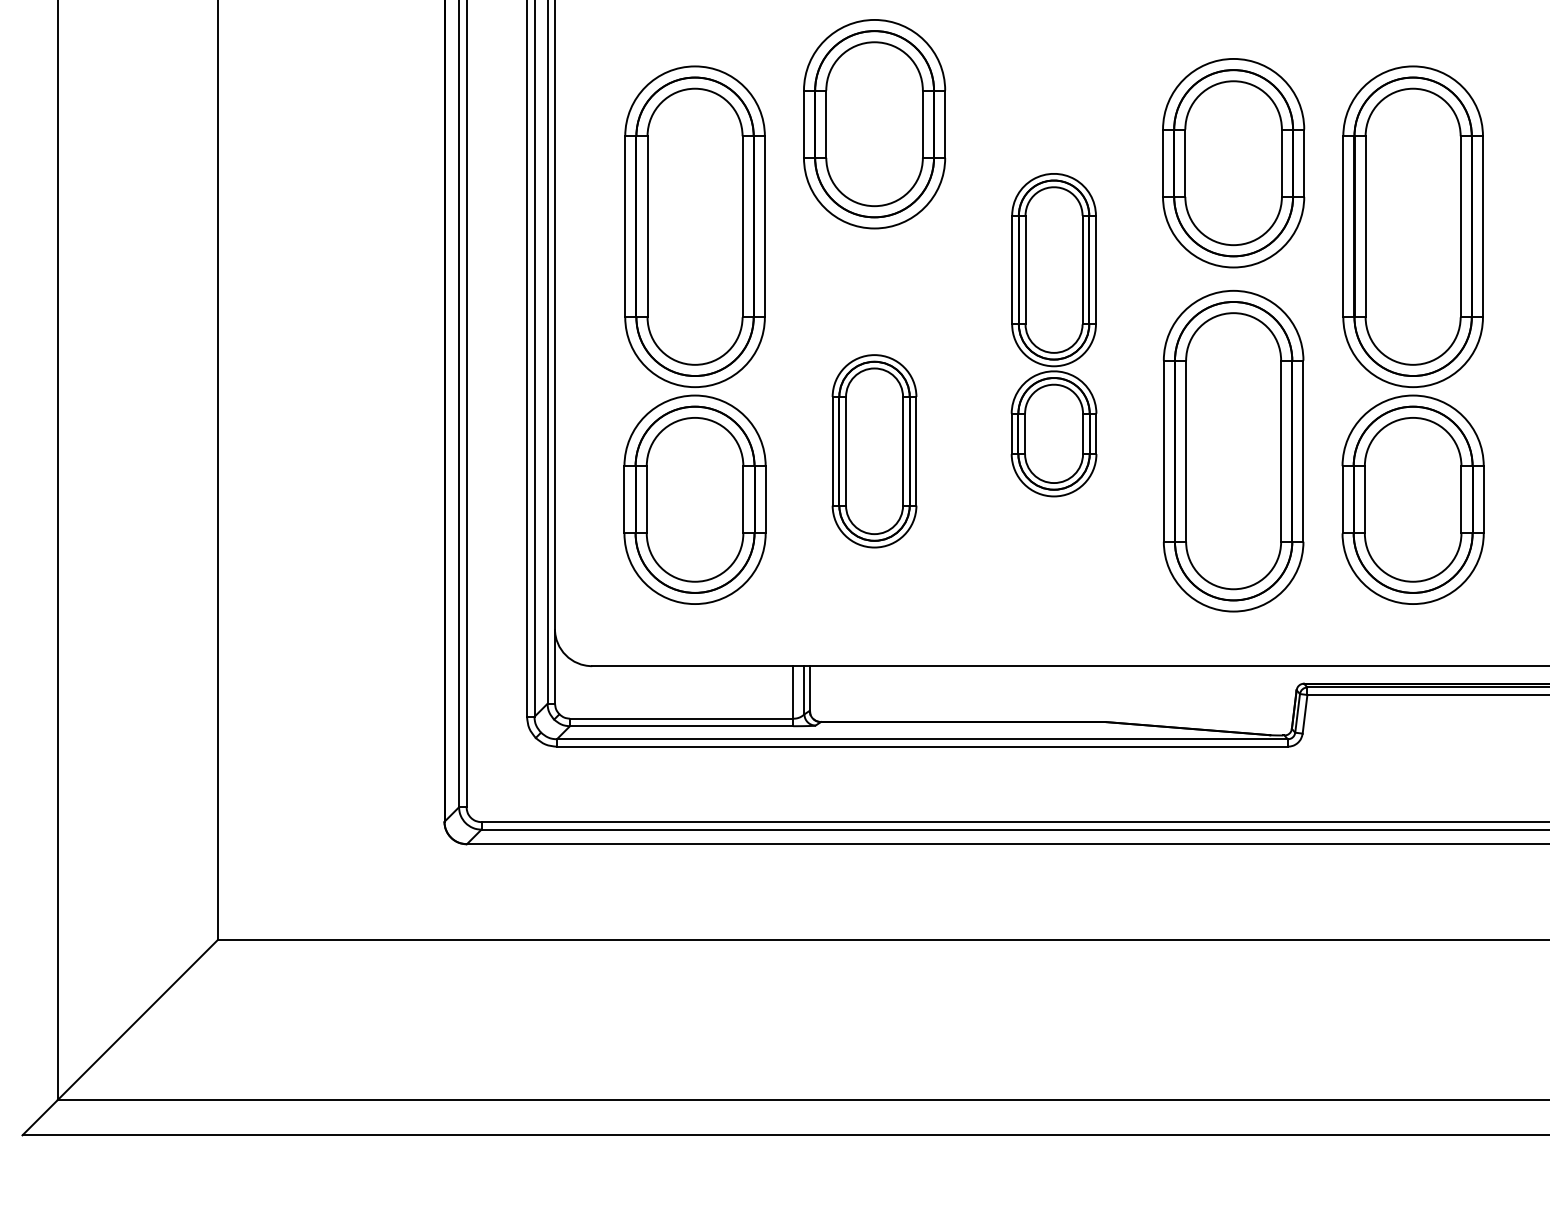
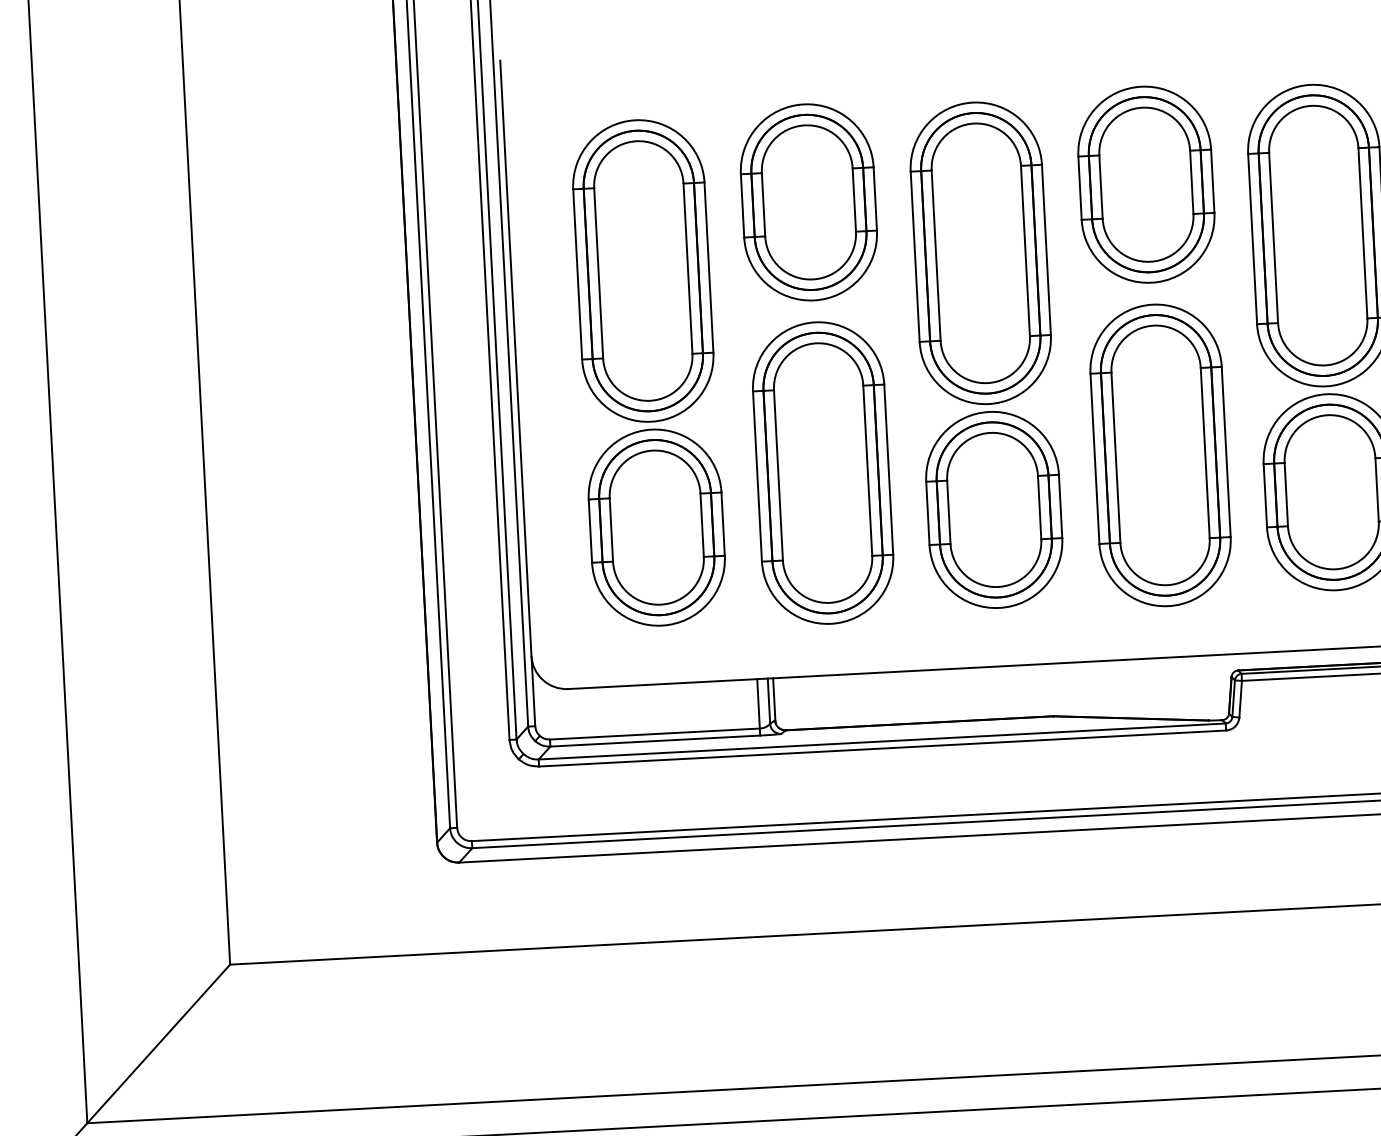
part: (874, 124) -> (808, 202), moved
part: (1053, 334) -> (985, 354), size x1.67
part: (874, 451) -> (823, 473), size x1.67

